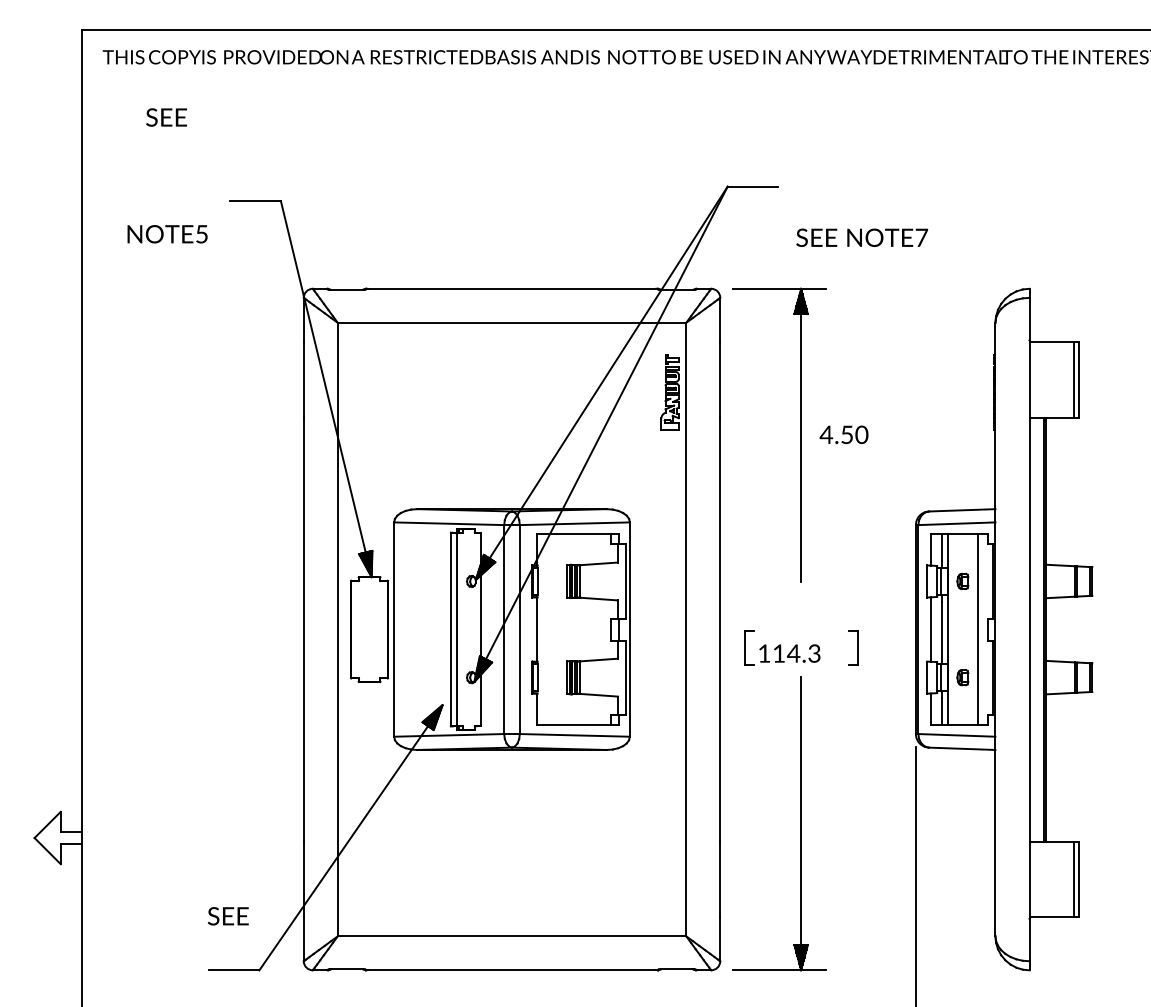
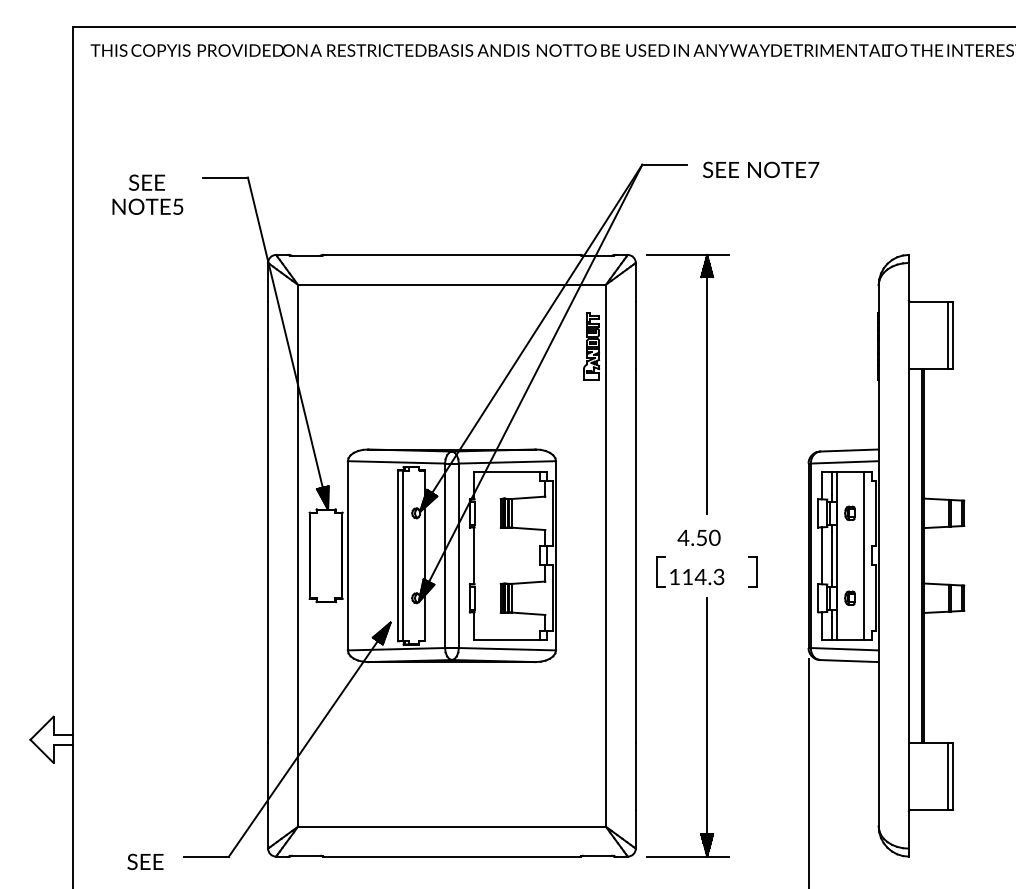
text: (166, 117) -> (146, 182), moved
text: (862, 237) -> (761, 169), moved
text: (843, 434) -> (698, 537), moved
text: (228, 915) -> (145, 861), moved

